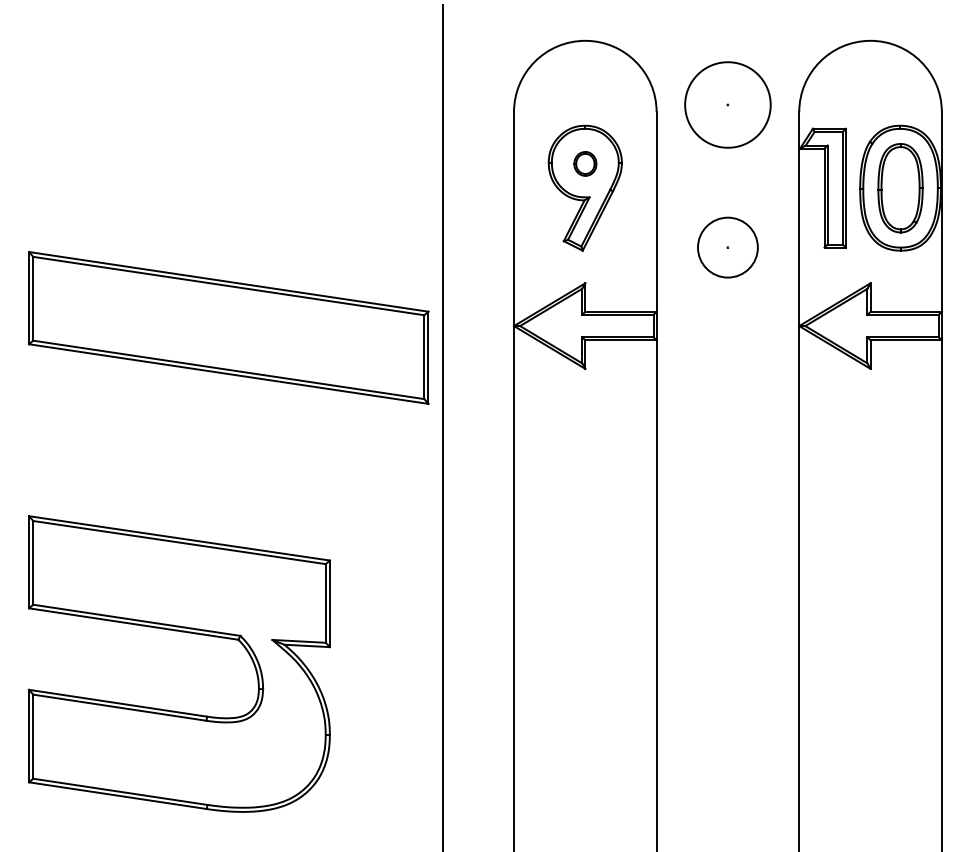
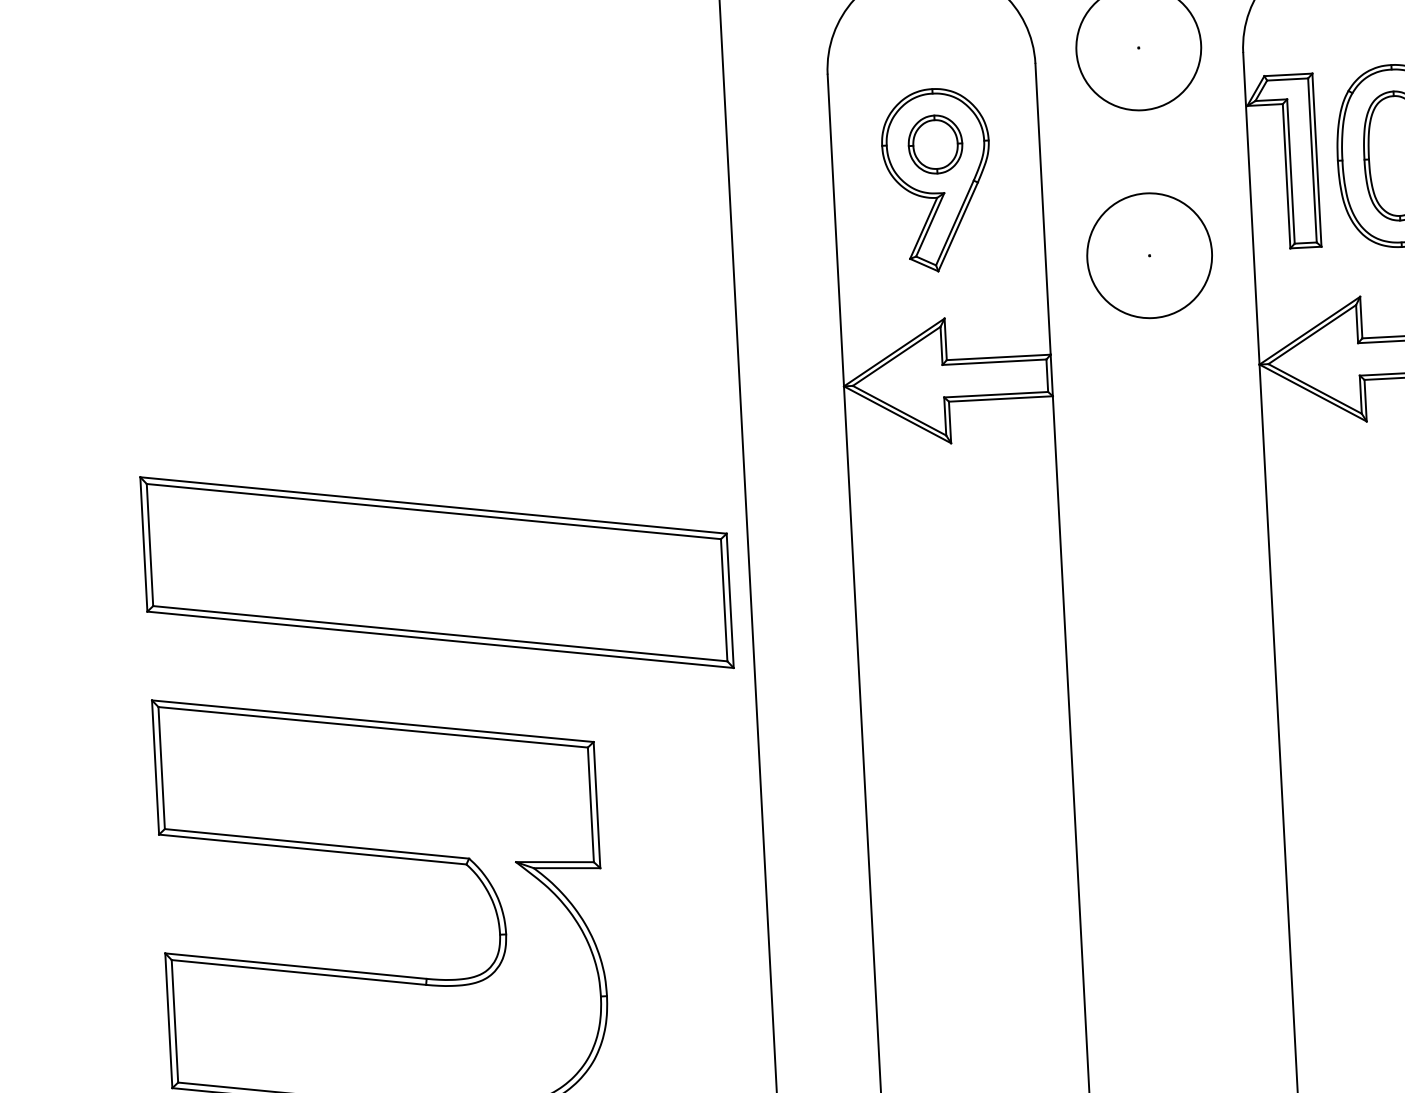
part: (585, 163) -> (935, 144), size x1.67
circle: (727, 247) -> (1149, 255), size x1.43
part: (228, 327) -> (436, 571), moved

